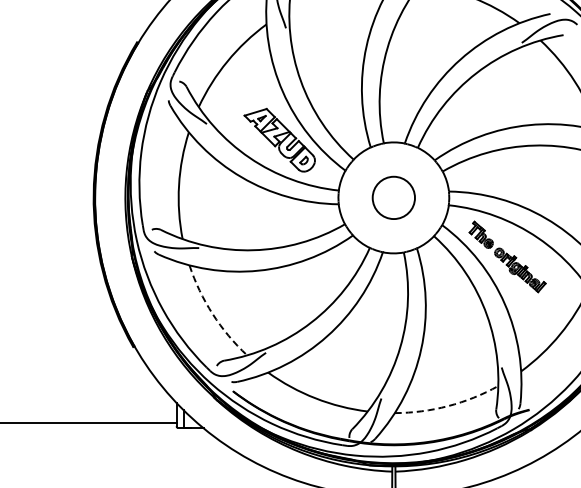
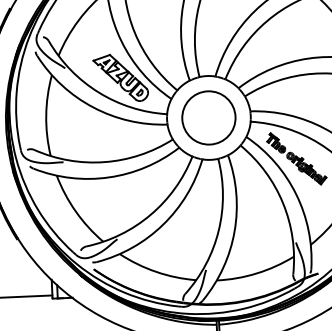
circle: (393, 197) -> (208, 117), size x1.67
arc: (212, 314) -> (75, 212), dashed -> solid
arc: (448, 406) -> (257, 273), dashed -> solid

